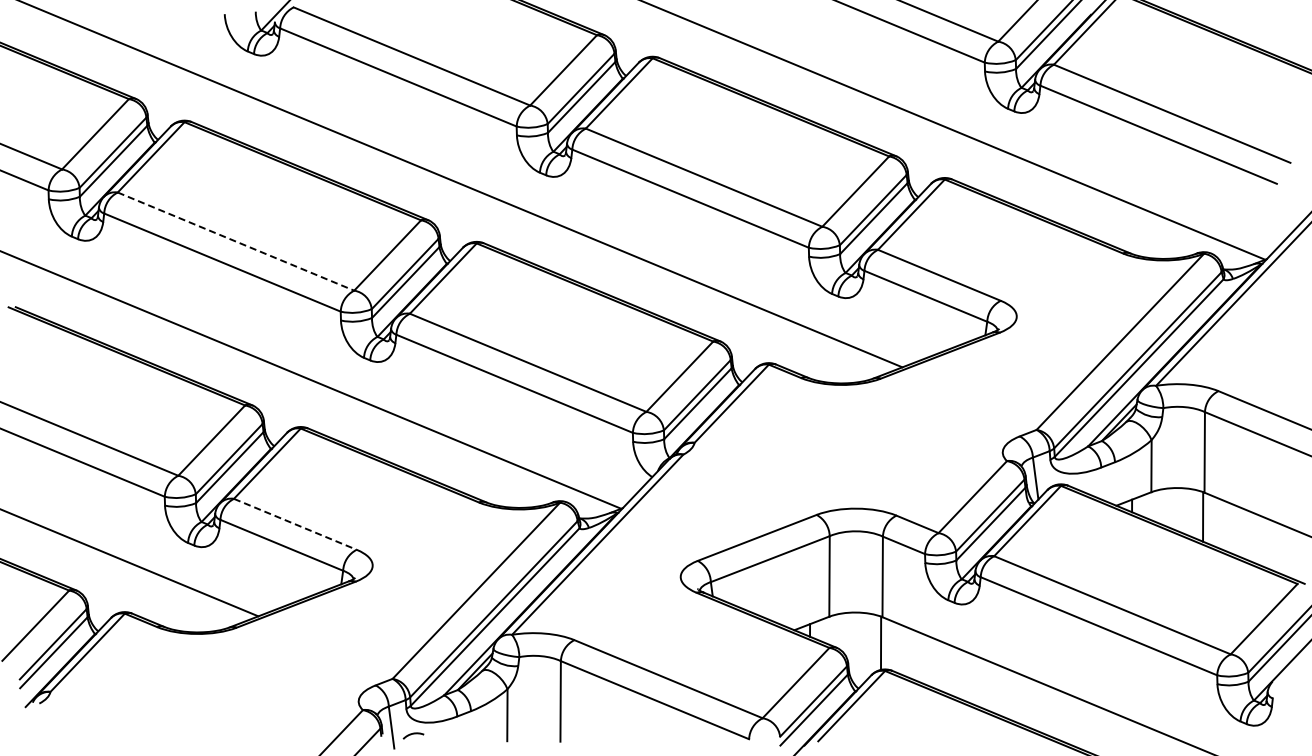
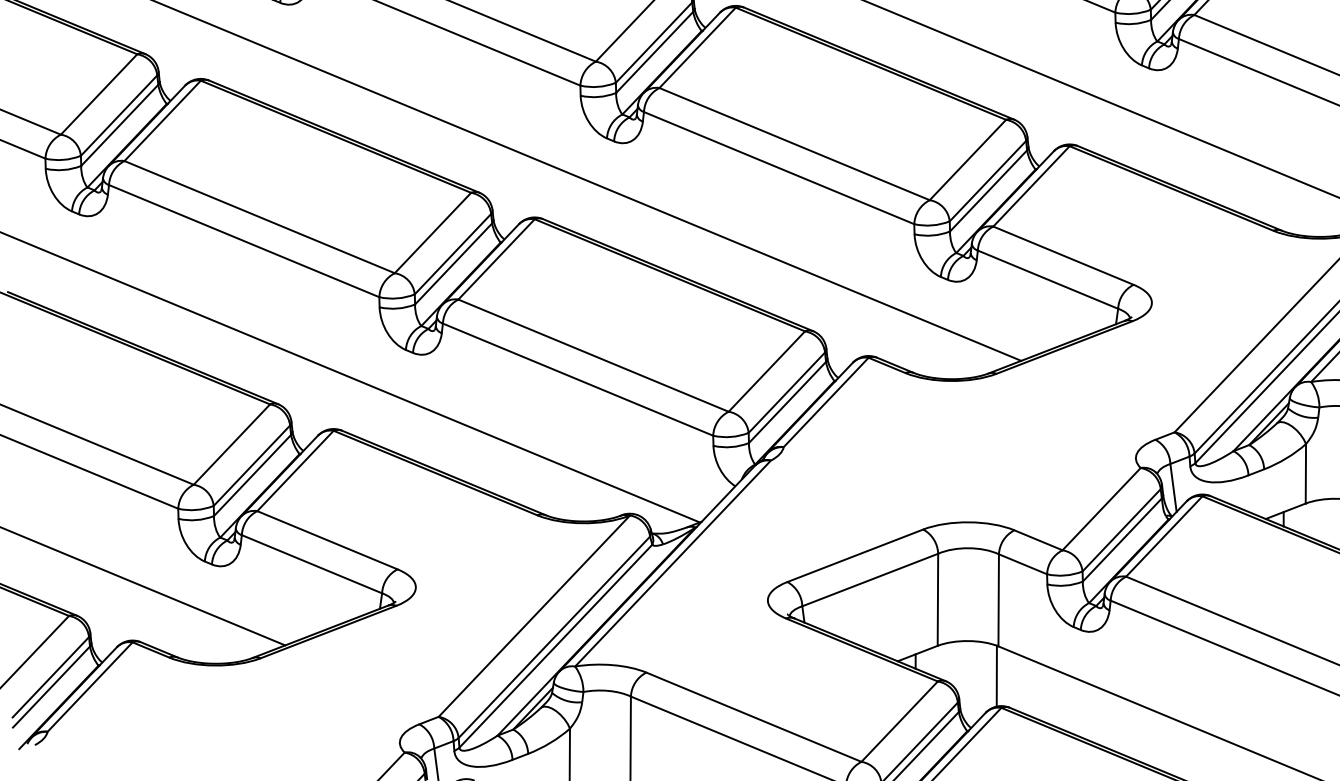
line: (236, 241) -> (260, 217), dashed -> solid
line: (295, 524) -> (327, 540), dashed -> solid

